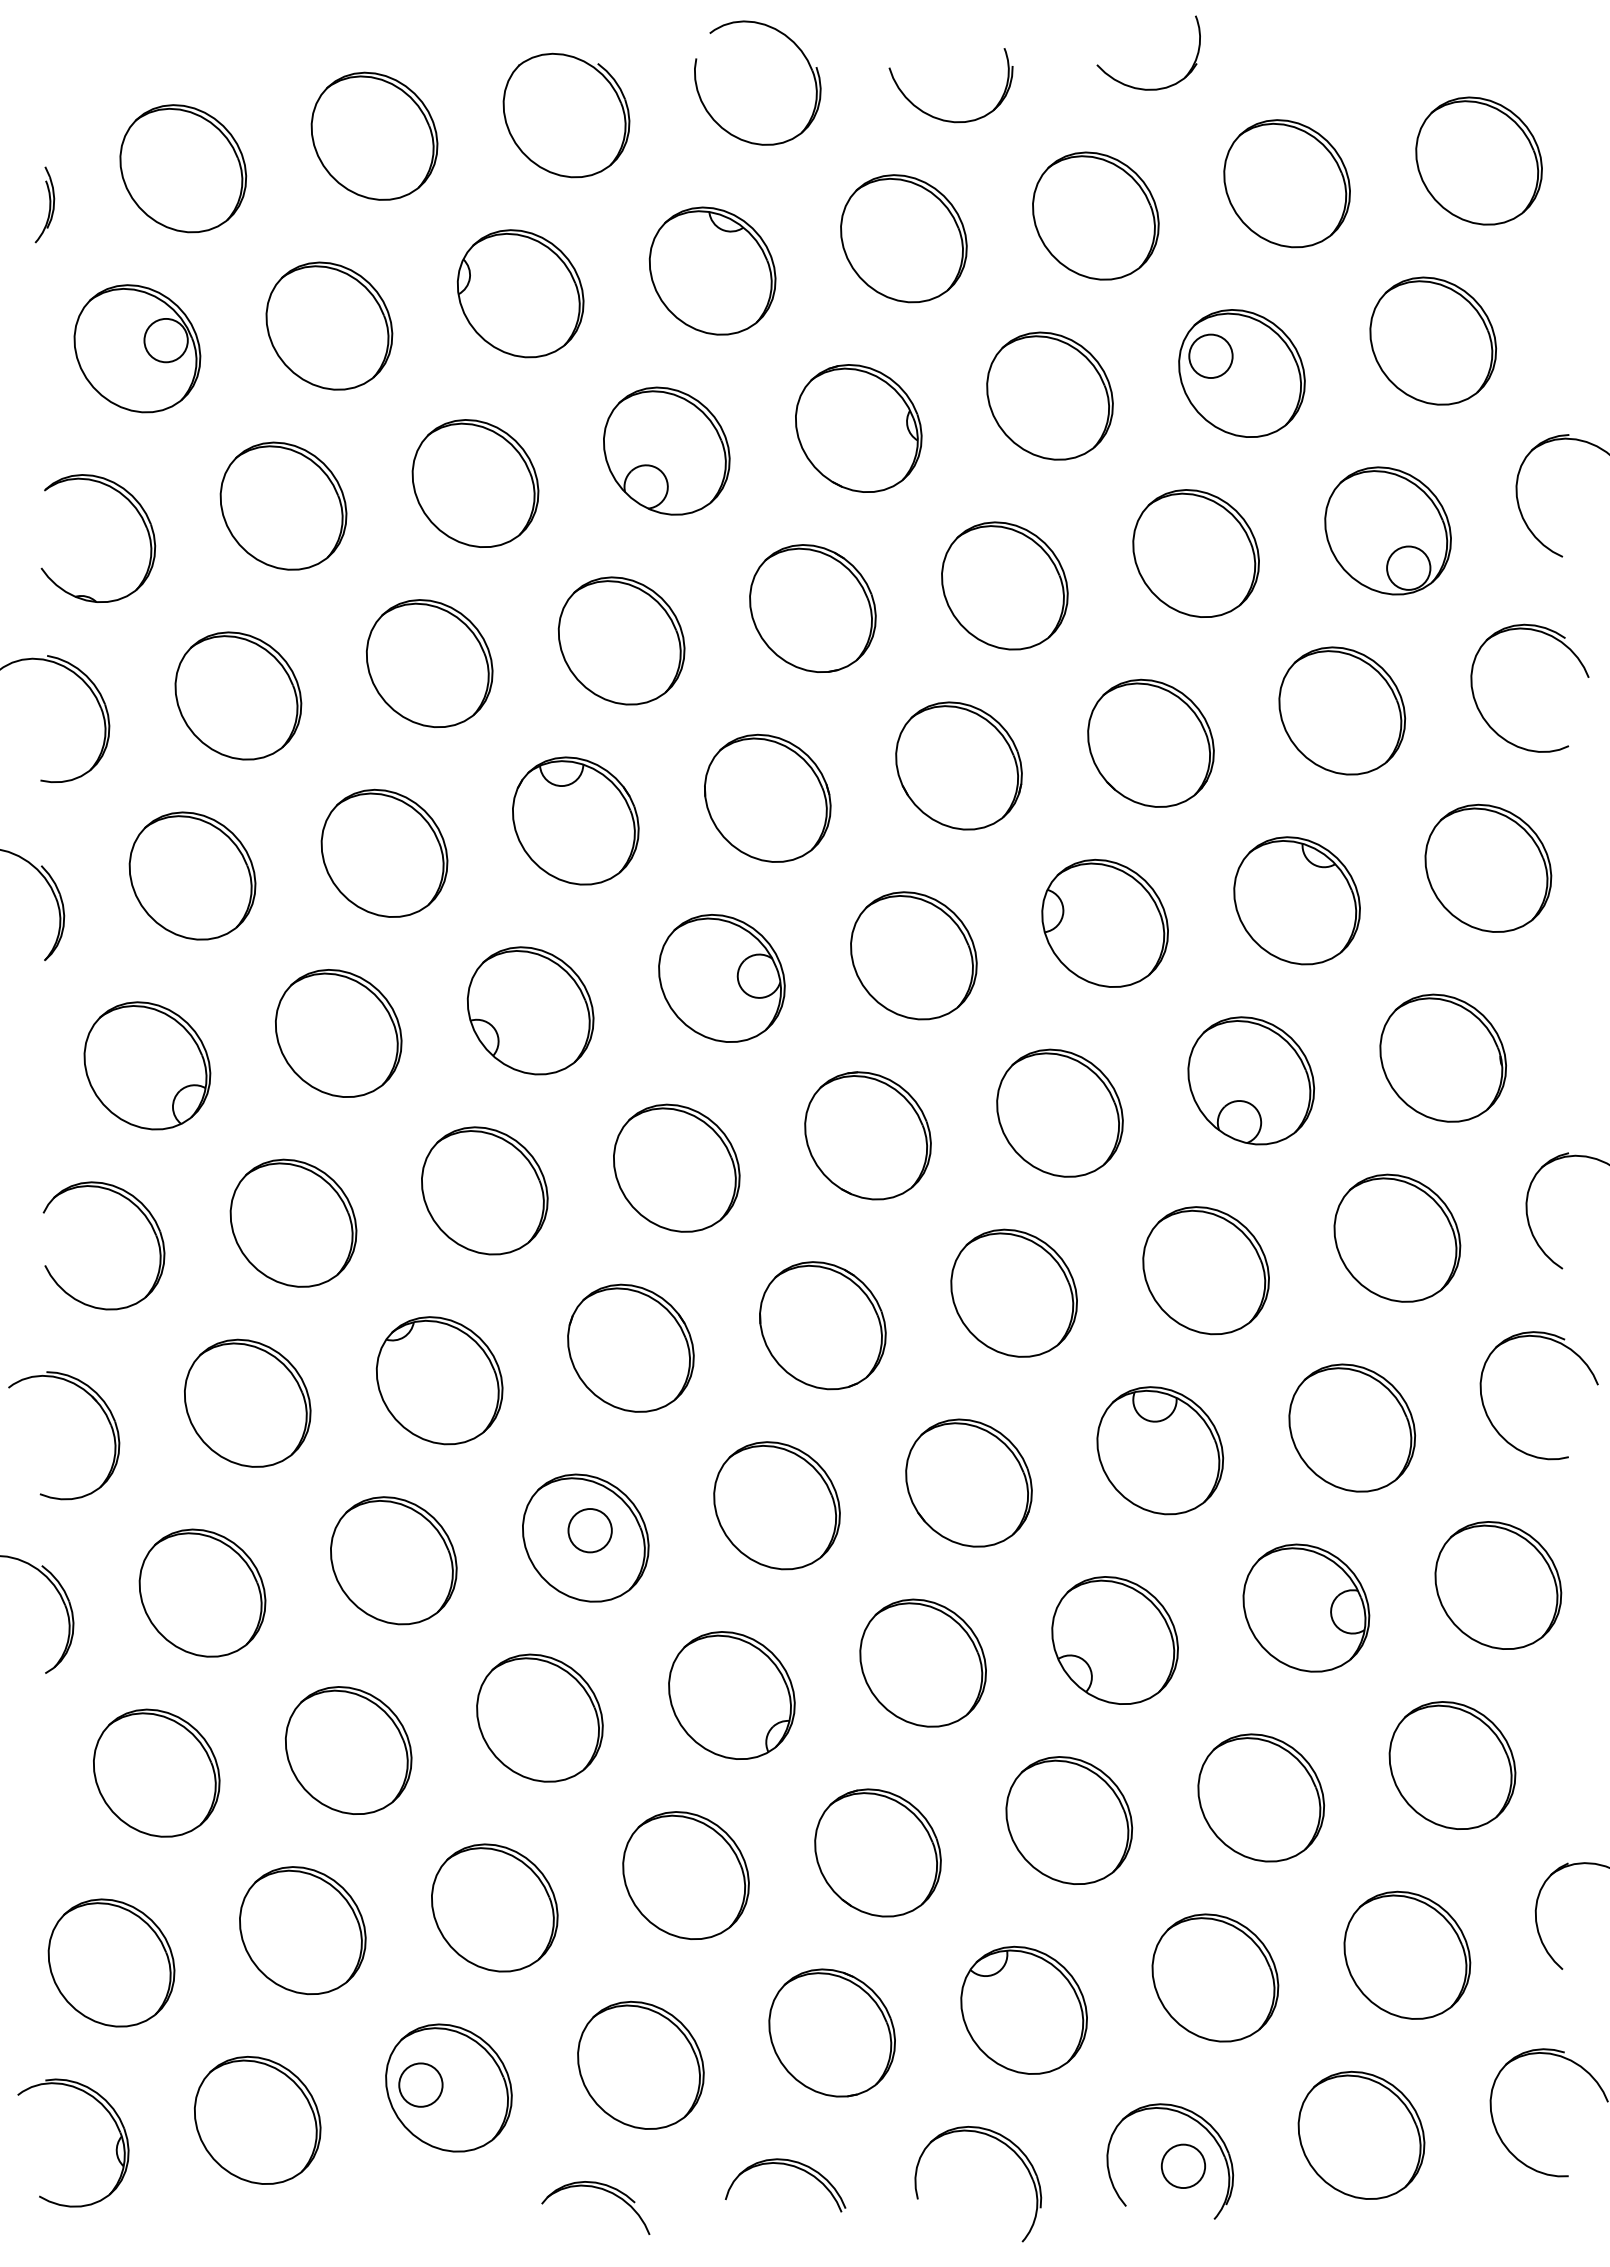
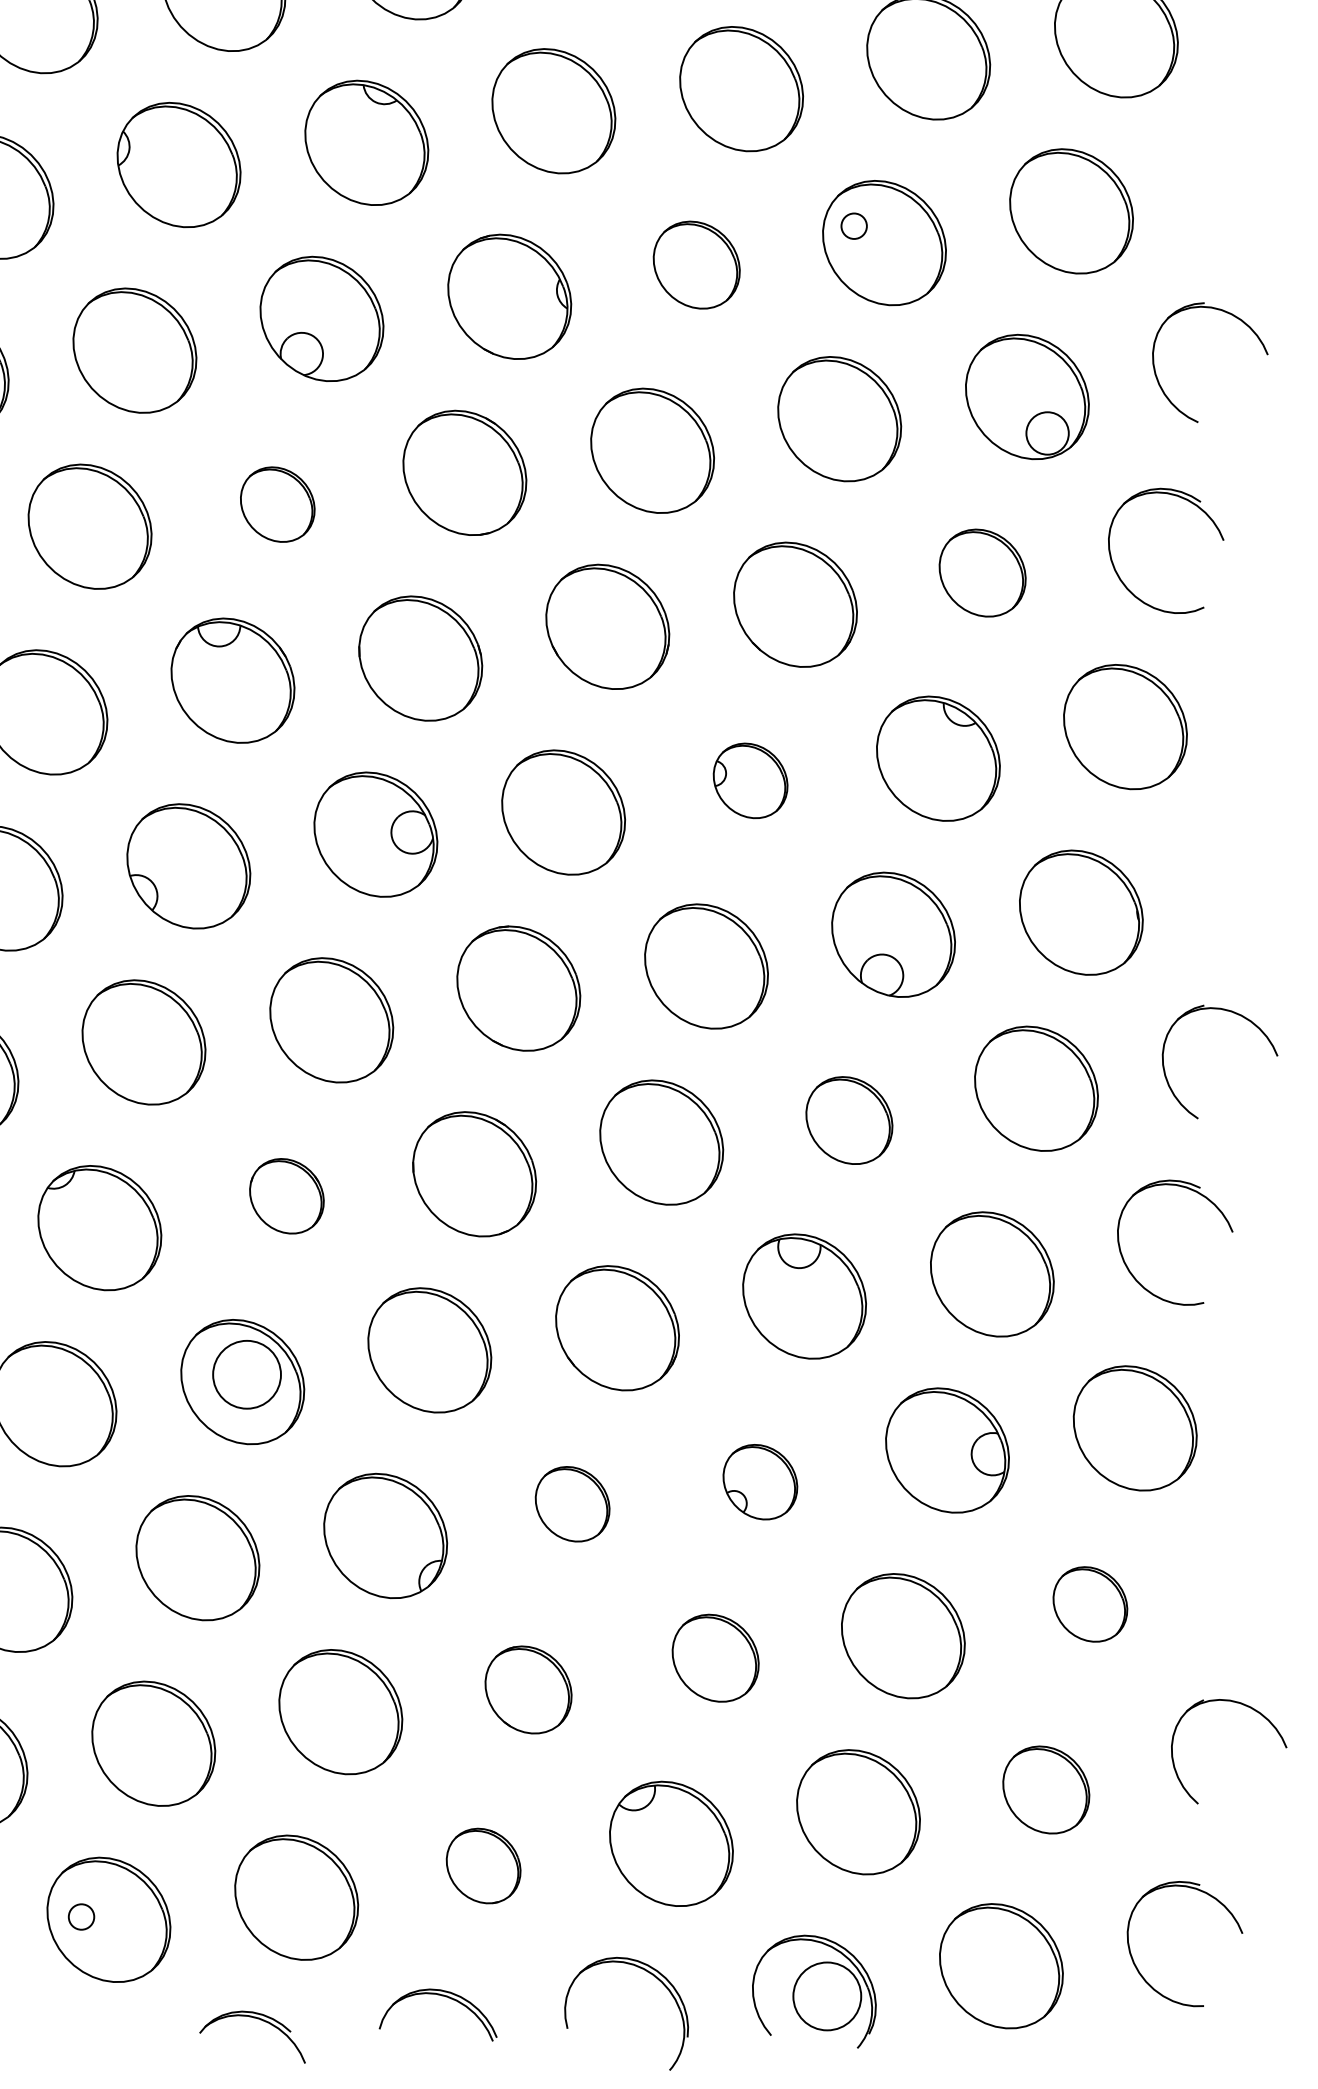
circle: (1210, 356) -> (853, 226), size x0.6
part: (1049, 395) -> (696, 264), size x0.7
part: (621, 640) -> (277, 504), size x0.6
part: (1342, 710) -> (982, 572), size x0.7
part: (1104, 923) -> (750, 780), size x0.6
part: (1205, 1270) -> (848, 1120), size x0.7
part: (630, 1347) -> (286, 1195), size x0.6
circle: (589, 1530) -> (246, 1374), size x1.6
part: (1114, 1640) -> (759, 1482), size x0.6
part: (922, 1662) -> (572, 1503), size x0.6
part: (1452, 1765) -> (1090, 1604), size x0.6
part: (1069, 1820) -> (715, 1658), size x0.7
part: (877, 1852) -> (528, 1689), size x0.7
part: (1407, 1954) -> (1046, 1789), size x0.7
part: (831, 2032) -> (483, 1865), size x0.6
circle: (420, 2084) -> (81, 1916), size x0.6
circle: (1183, 2166) -> (827, 1996), size x1.6

